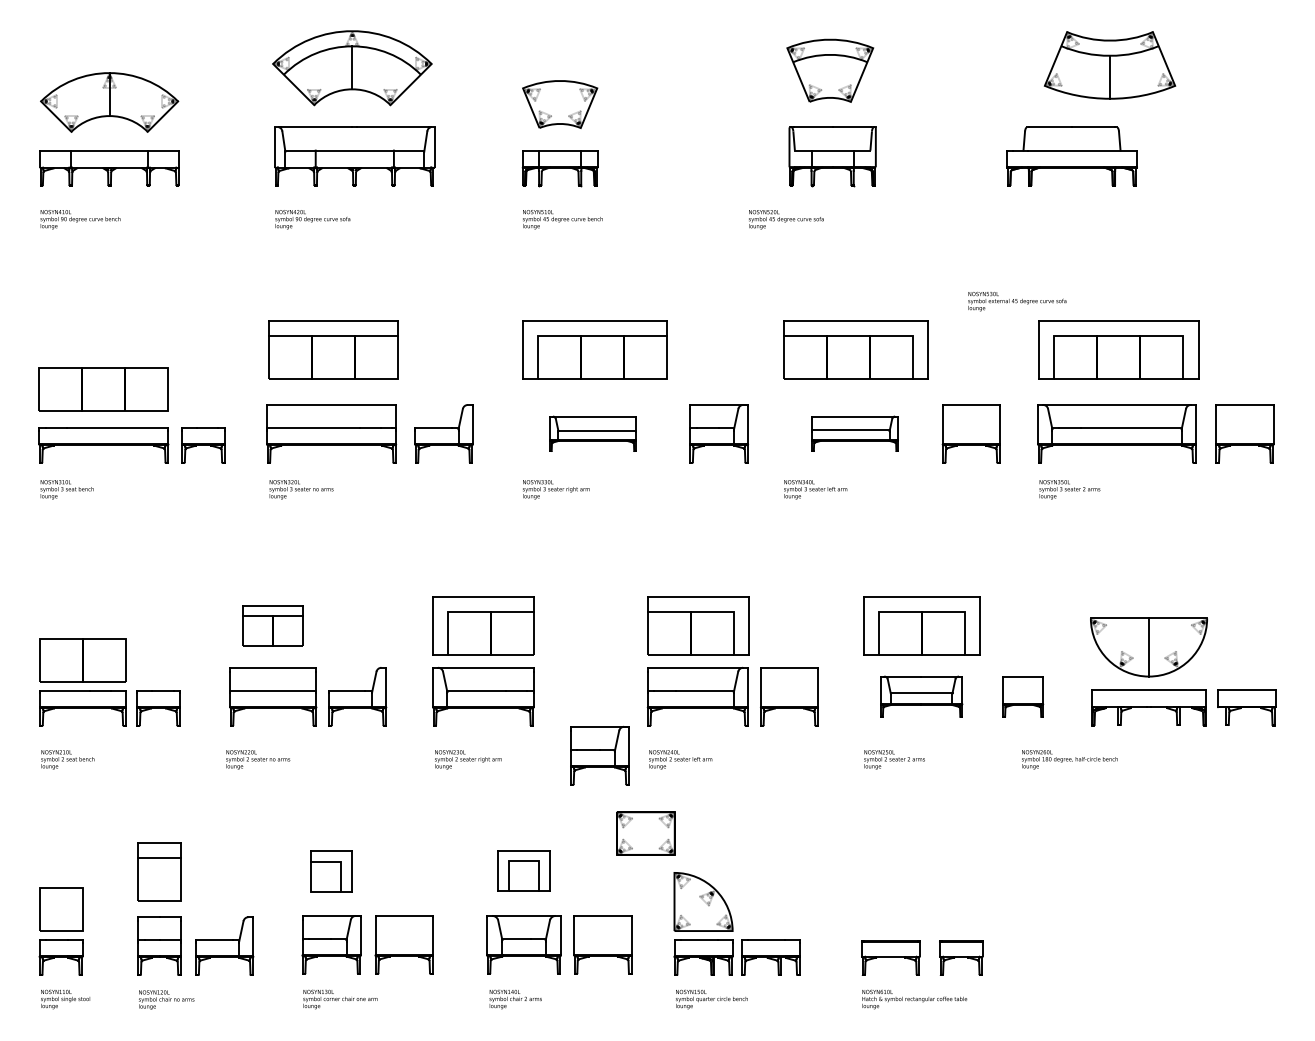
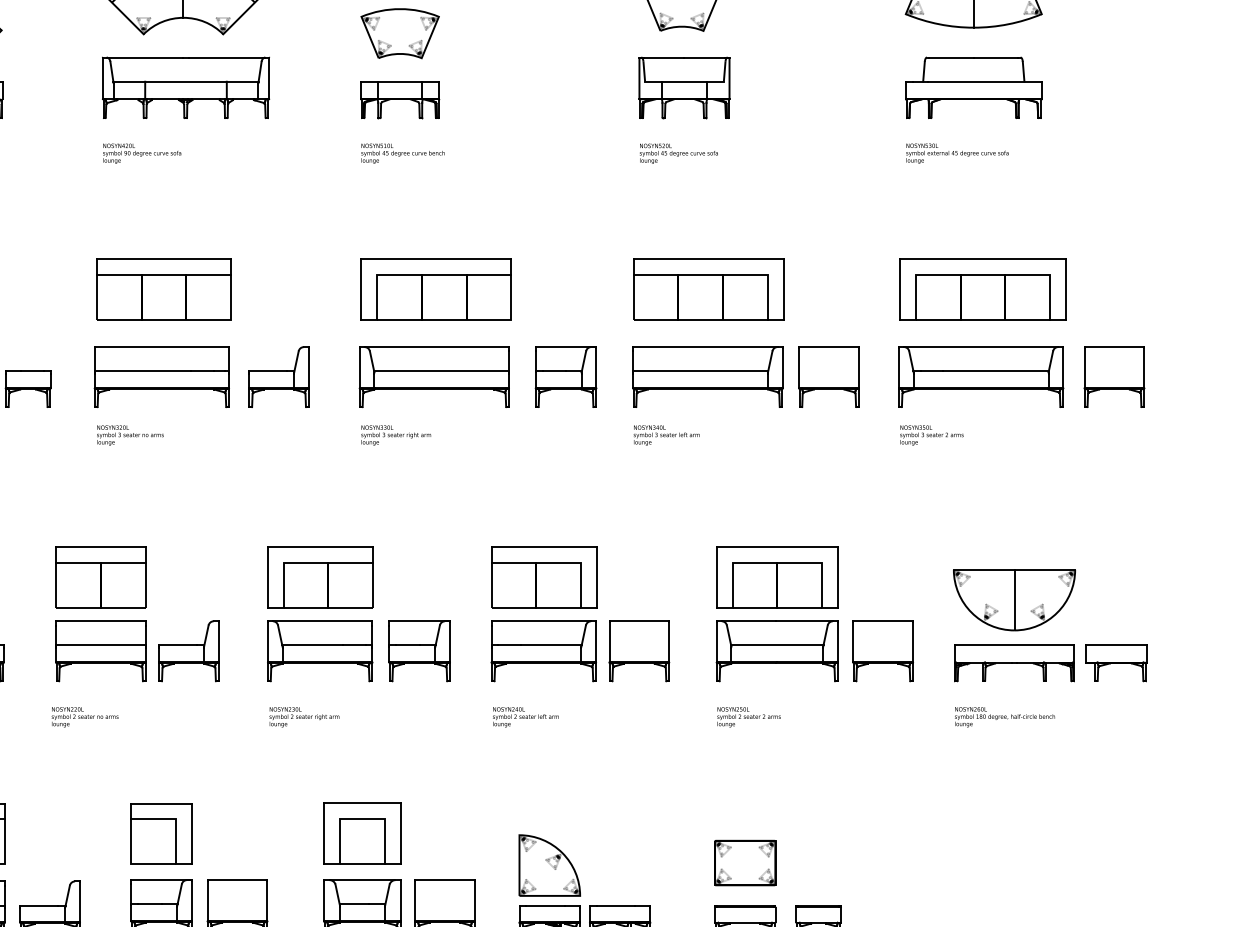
part: (1071, 156) -> (973, 87), moved
text: (786, 219) -> (679, 153), moved
text: (1017, 301) -> (957, 153), moved
part: (592, 433) -> (433, 376), size x1.67
part: (854, 433) -> (707, 376), size x1.67
part: (272, 625) -> (100, 577), size x1.43
part: (921, 696) -> (777, 651), size x1.43
part: (1022, 696) -> (882, 651), size x1.43
part: (599, 755) -> (419, 651), moved
text: (1069, 759) -> (1004, 716), moved
part: (645, 833) -> (744, 862), moved
part: (523, 870) -> (361, 832), size x1.43
part: (331, 871) -> (161, 833), size x1.43

